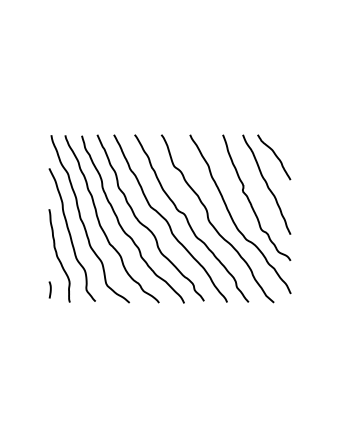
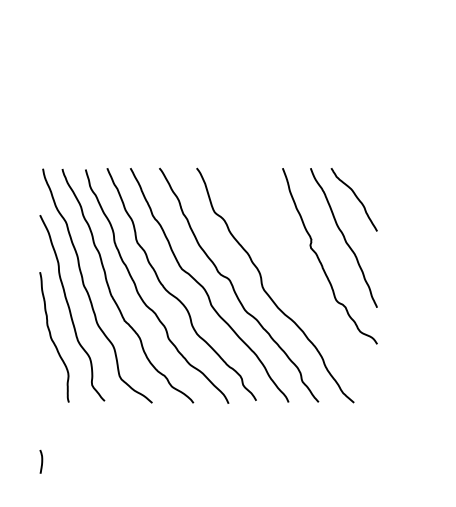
curve: (232, 217) -> (296, 283), removed
line: (49, 289) -> (40, 461), moved

